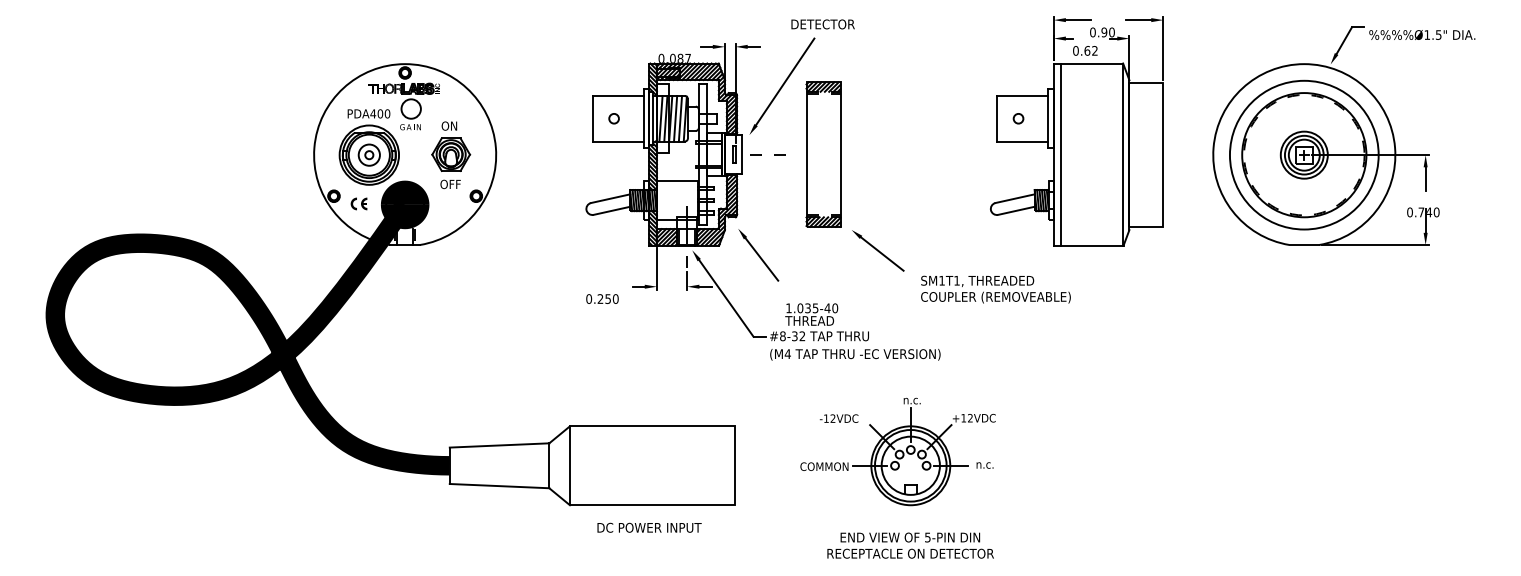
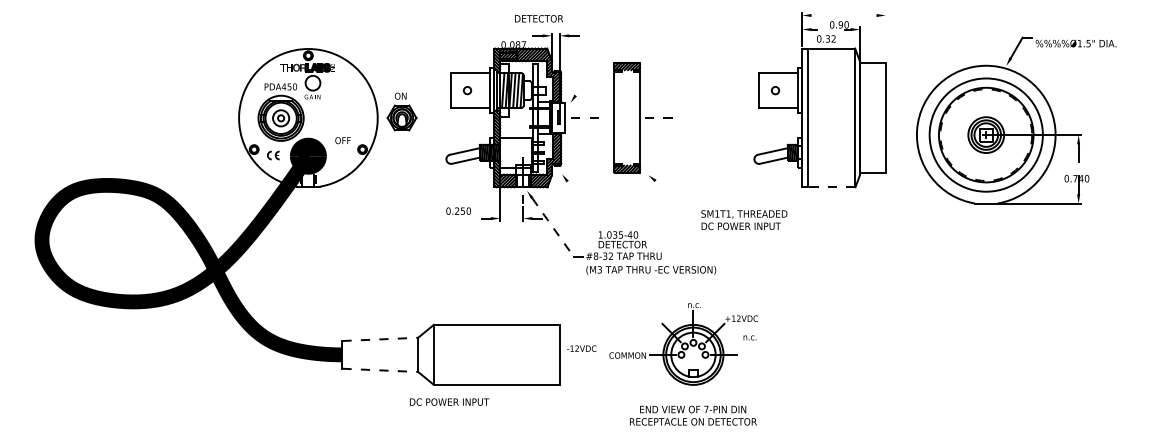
line: (1078, 20) -> (821, 15), removed
line: (1138, 20) -> (866, 15), removed
text: (822, 24) -> (538, 18), moved
line: (1163, 48) -> (885, 37), removed
text: (1087, 50) -> (828, 38), 0.62 -> 0.32
line: (785, 81) -> (598, 62), removed
text: (380, 113) -> (289, 86), PDA400 -> PDA450
part: (1343, 135) -> (1016, 120), moved
part: (451, 146) -> (402, 111), moved
line: (858, 154) -> (653, 117), added
line: (1091, 245) -> (831, 187), solid -> dashed
line: (882, 253) -> (671, 193), removed
line: (761, 259) -> (579, 197), removed
text: (995, 297) -> (757, 226), COUPLER (REMOVEABLE) -> DC POWER INPUT
text: (602, 298) -> (458, 210), moved
line: (726, 298) -> (553, 227), solid -> dashed
text: (817, 320) -> (622, 244), THREAD -> DETECTOR
text: (787, 354) -> (599, 270), (M4 -> (M3
text: (838, 418) -> (581, 348), moved
line: (499, 445) -> (380, 339), solid -> dashed
text: (984, 465) -> (749, 337), moved
line: (499, 486) -> (380, 370), solid -> dashed
text: (649, 527) -> (449, 401), moved
text: (927, 537) -> (706, 409), 5-PIN -> 7-PIN

